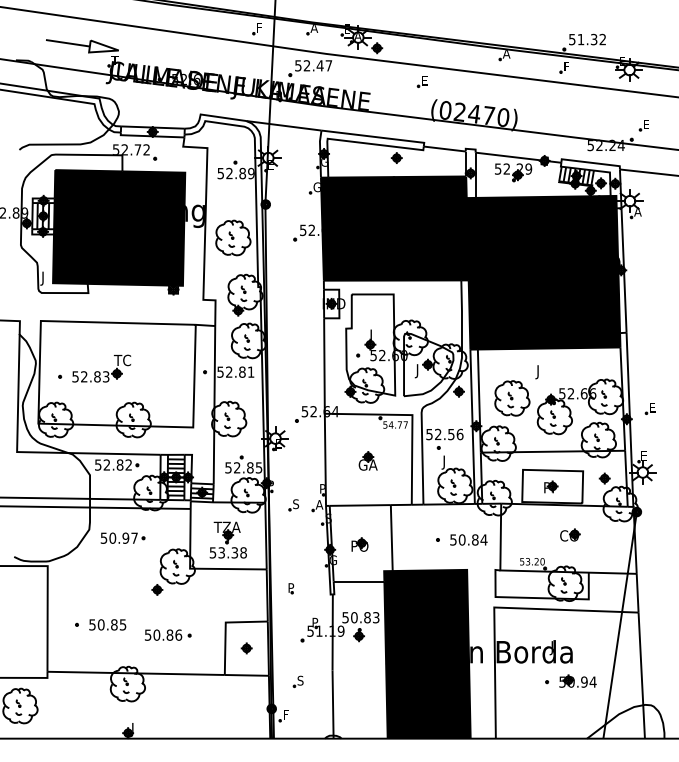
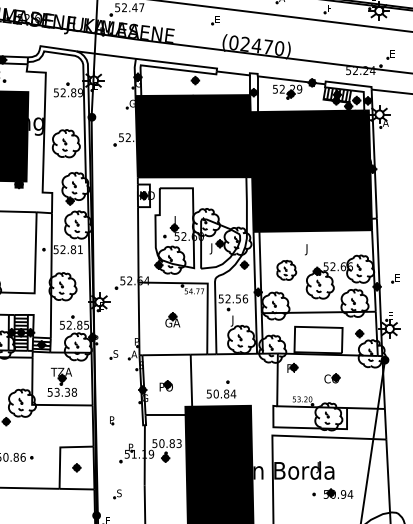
part: (512, 398) -> (286, 270), size x0.7
part: (551, 486) -> (293, 367), moved
text: (468, 539) -> (221, 393), moved

